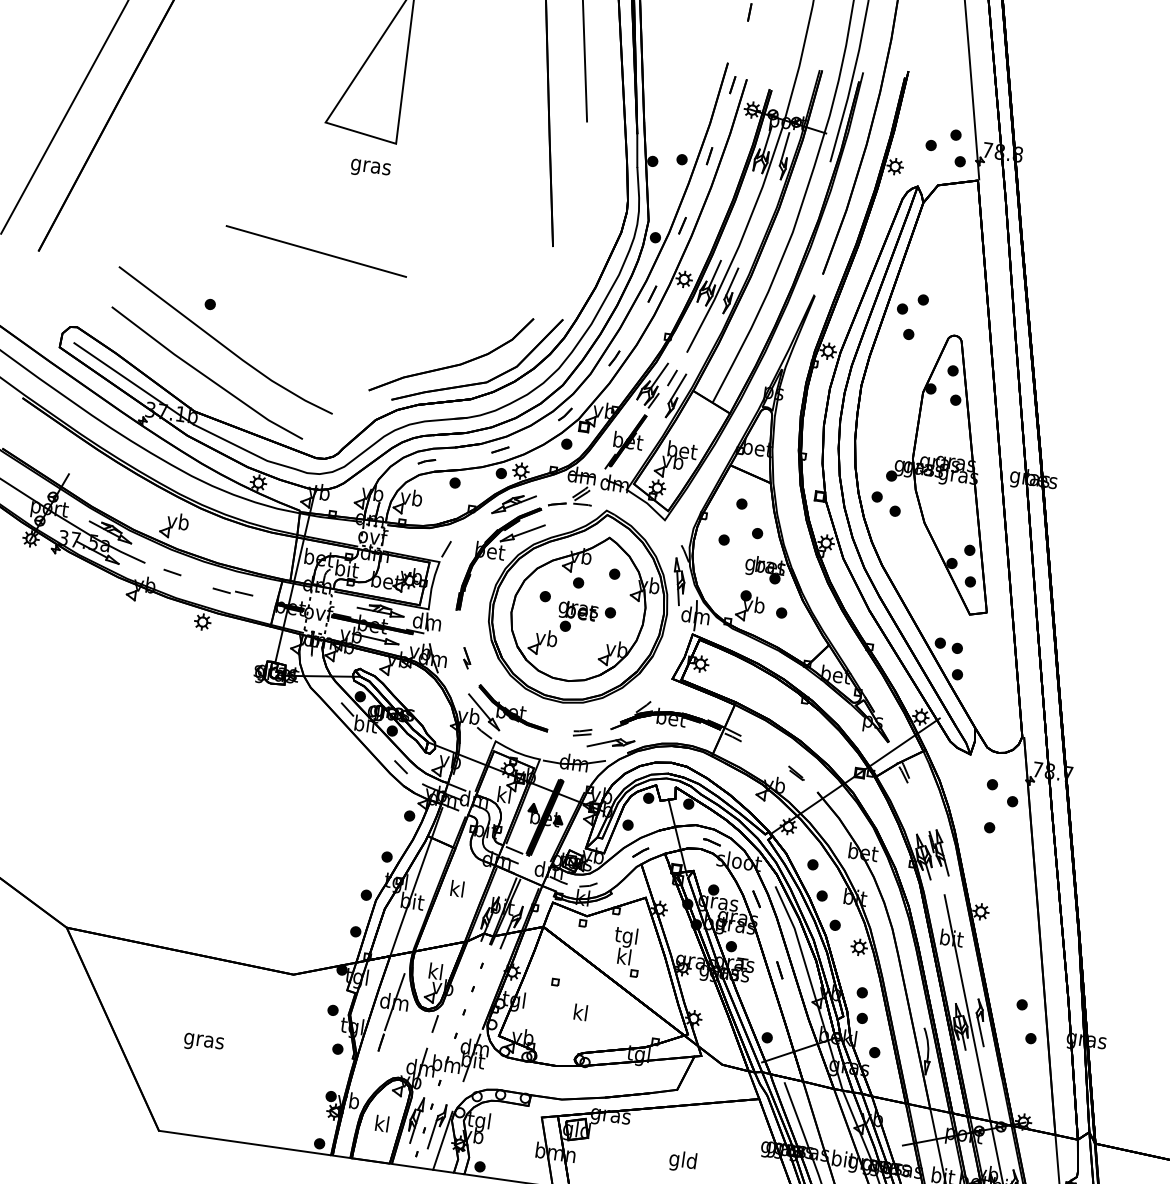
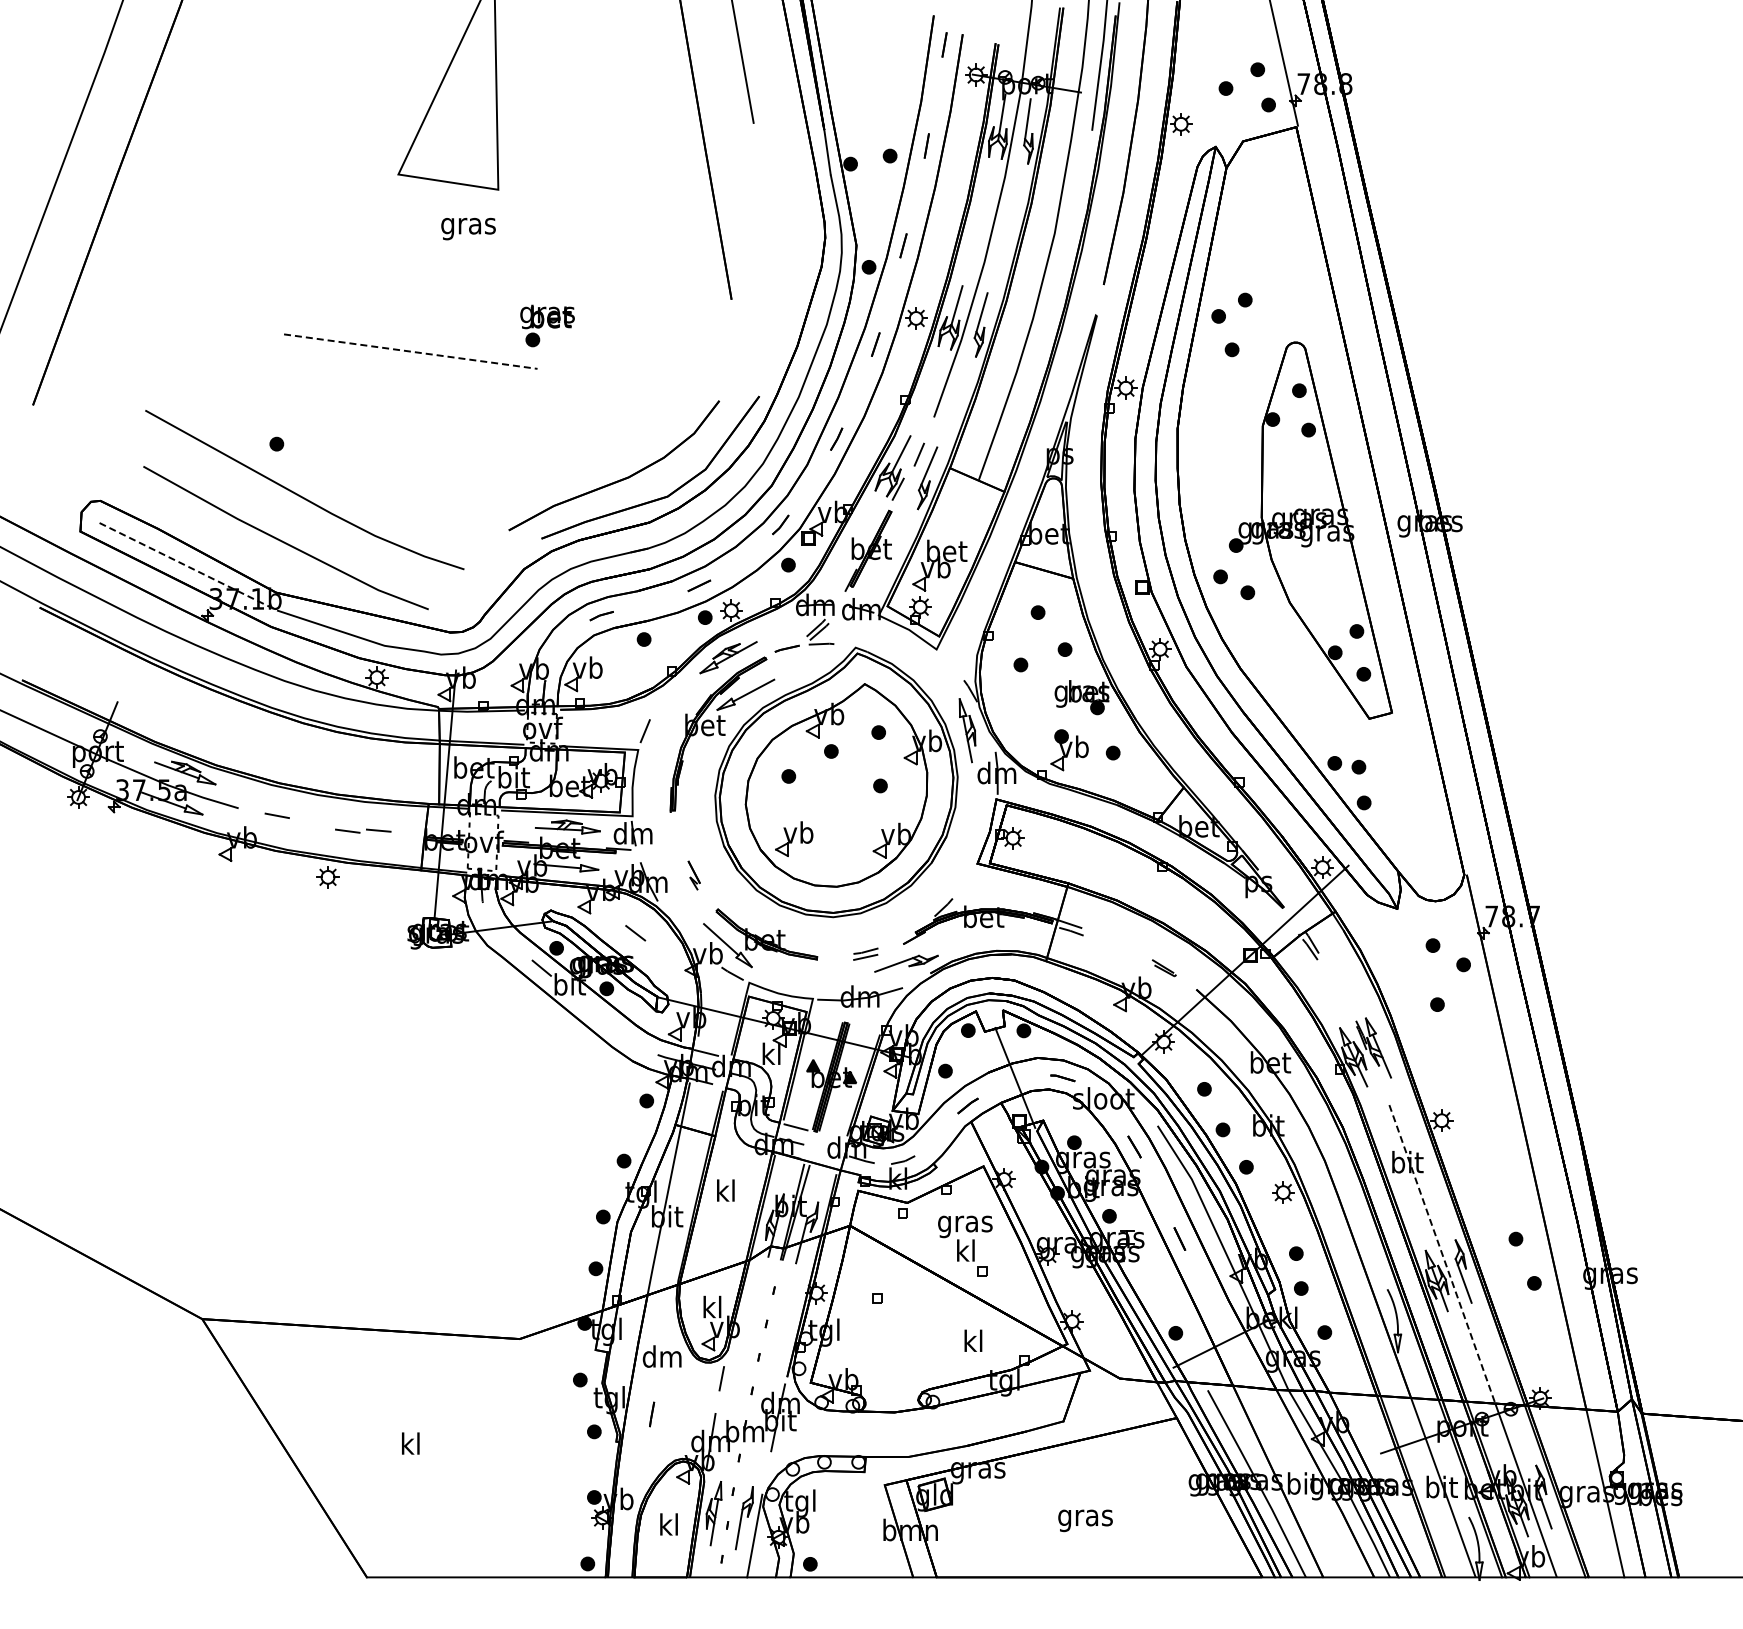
line: (316, 251) -> (410, 351), solid -> dashed
line: (134, 383) -> (188, 566), solid -> dashed
part: (174, 525) -> (270, 751), removed
part: (577, 617) -> (547, 325), moved
line: (400, 767) -> (635, 933), moved
text: (626, 937) -> (965, 1223), tgl -> gras
line: (394, 1001) -> (662, 1356), removed
line: (967, 1008) -> (1442, 1254), solid -> dashed
text: (580, 1012) -> (973, 1340), moved
text: (203, 1040) -> (410, 1446), gras -> kl
text: (683, 1161) -> (1085, 1517), gld -> gras

